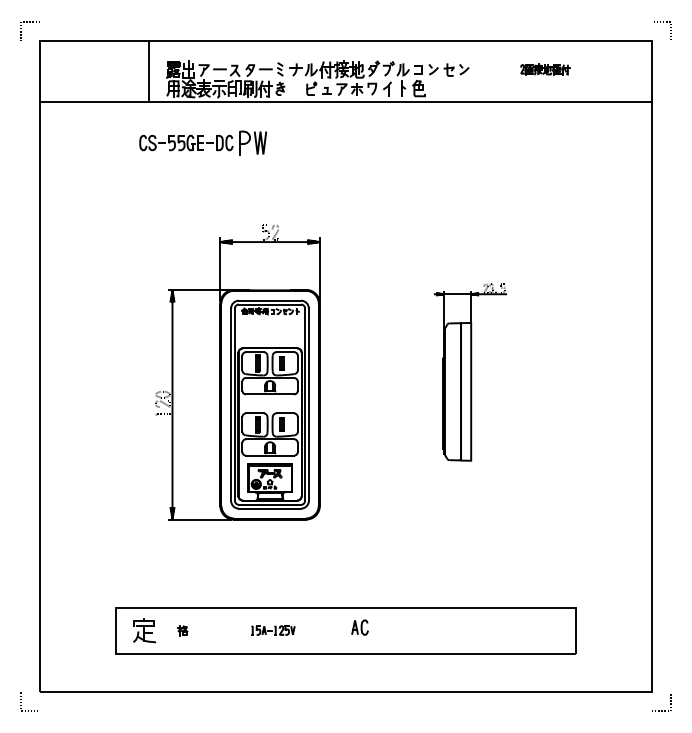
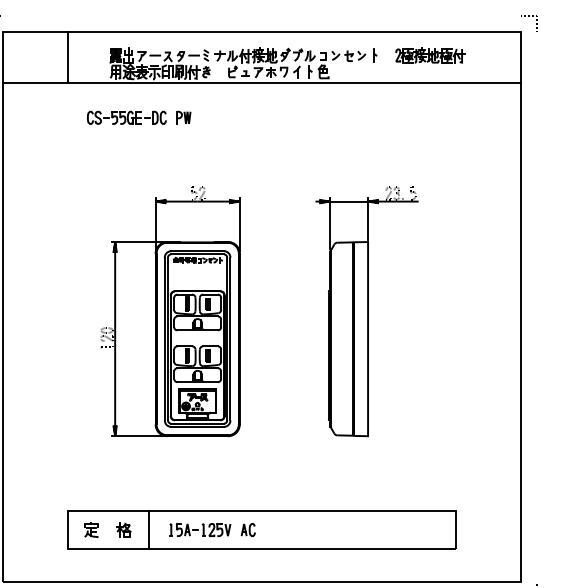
part: (480, 69) -> (375, 55), added
part: (545, 69) -> (430, 55), size x1.67
line: (149, 71) -> (67, 57), moved
part: (253, 142) -> (183, 117), size x0.62
part: (470, 372) -> (367, 311), size x1.67
part: (359, 627) -> (247, 529), moved
part: (144, 630) -> (91, 529), size x0.71
part: (182, 630) -> (123, 529), size x1.67
line: (212, 630) -> (148, 529), added
part: (273, 630) -> (200, 529), size x1.67

